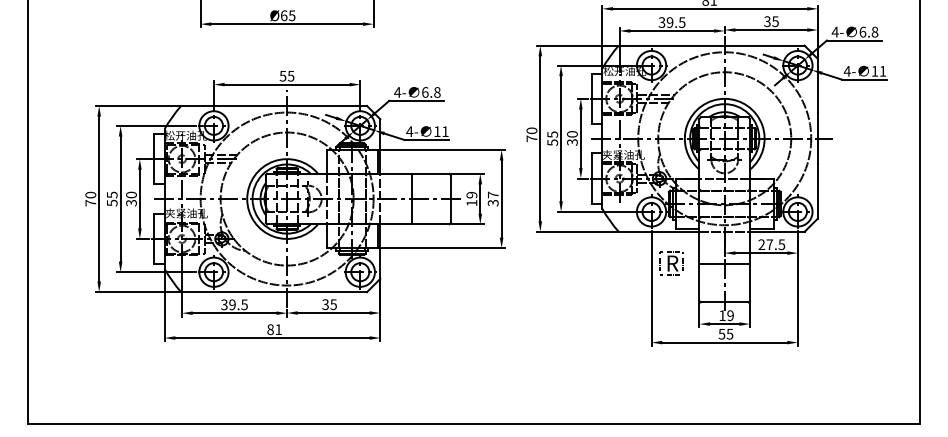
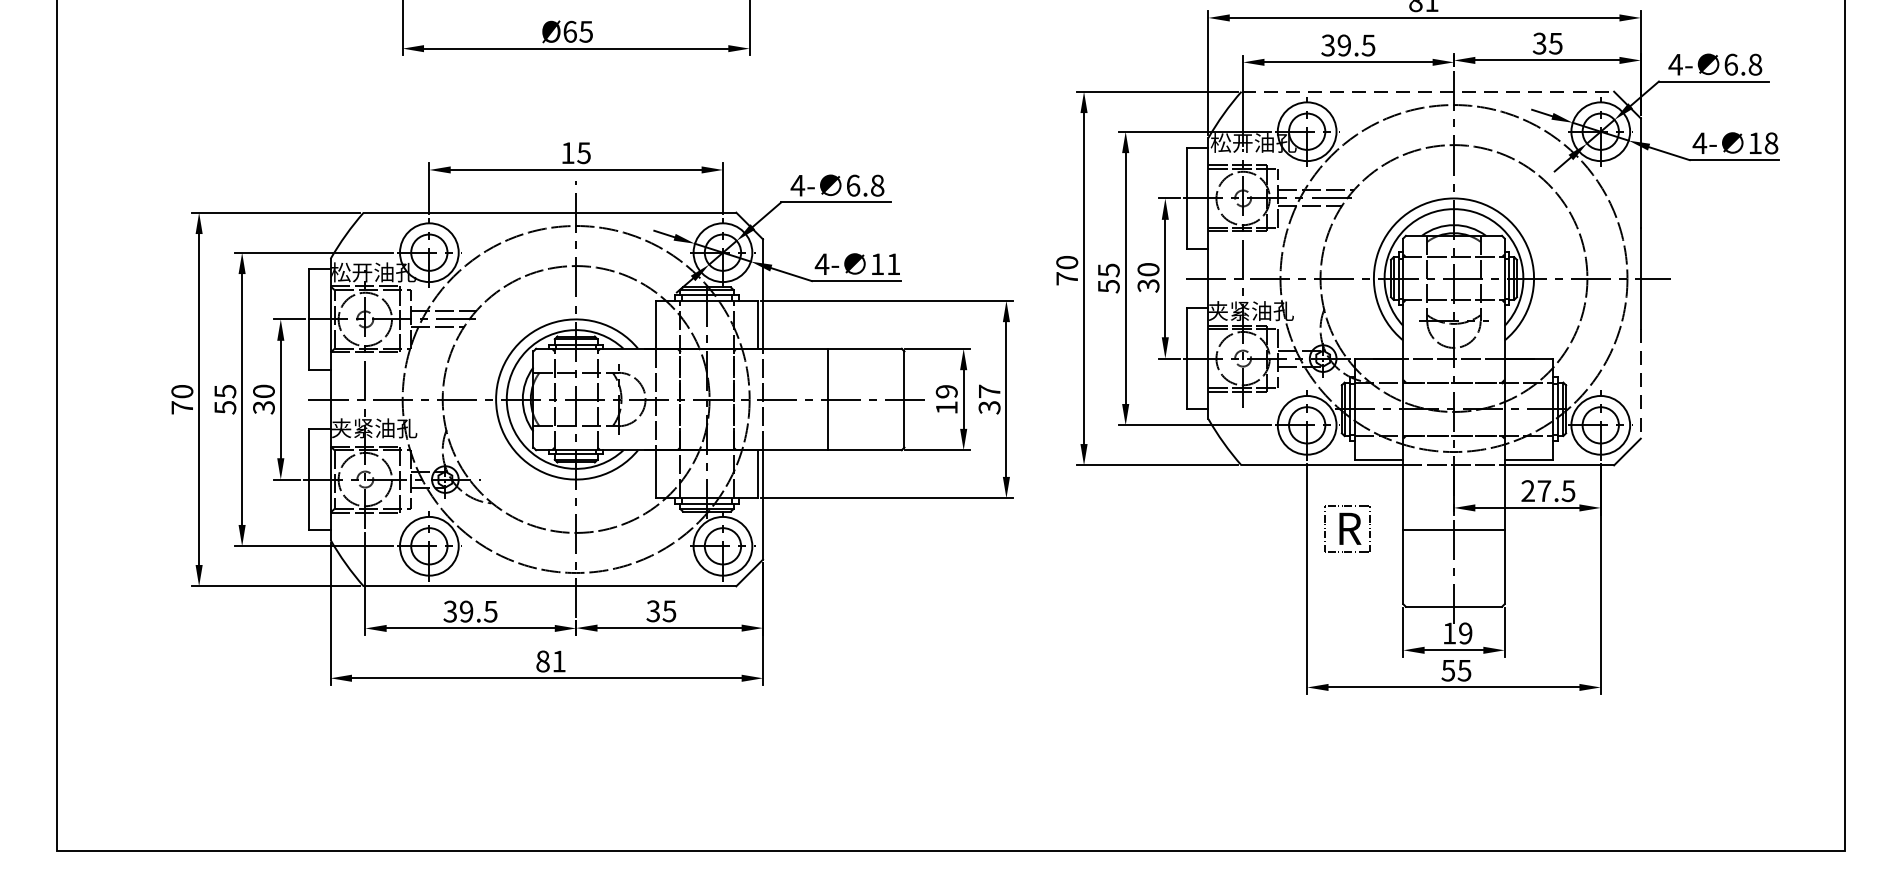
line: (711, 45) -> (1427, 91), solid -> dashed
text: (882, 71) -> (1770, 143), 11 -> 18
text: (282, 76) -> (566, 153), 55 -> 15
line: (817, 191) -> (1640, 384), solid -> dashed

